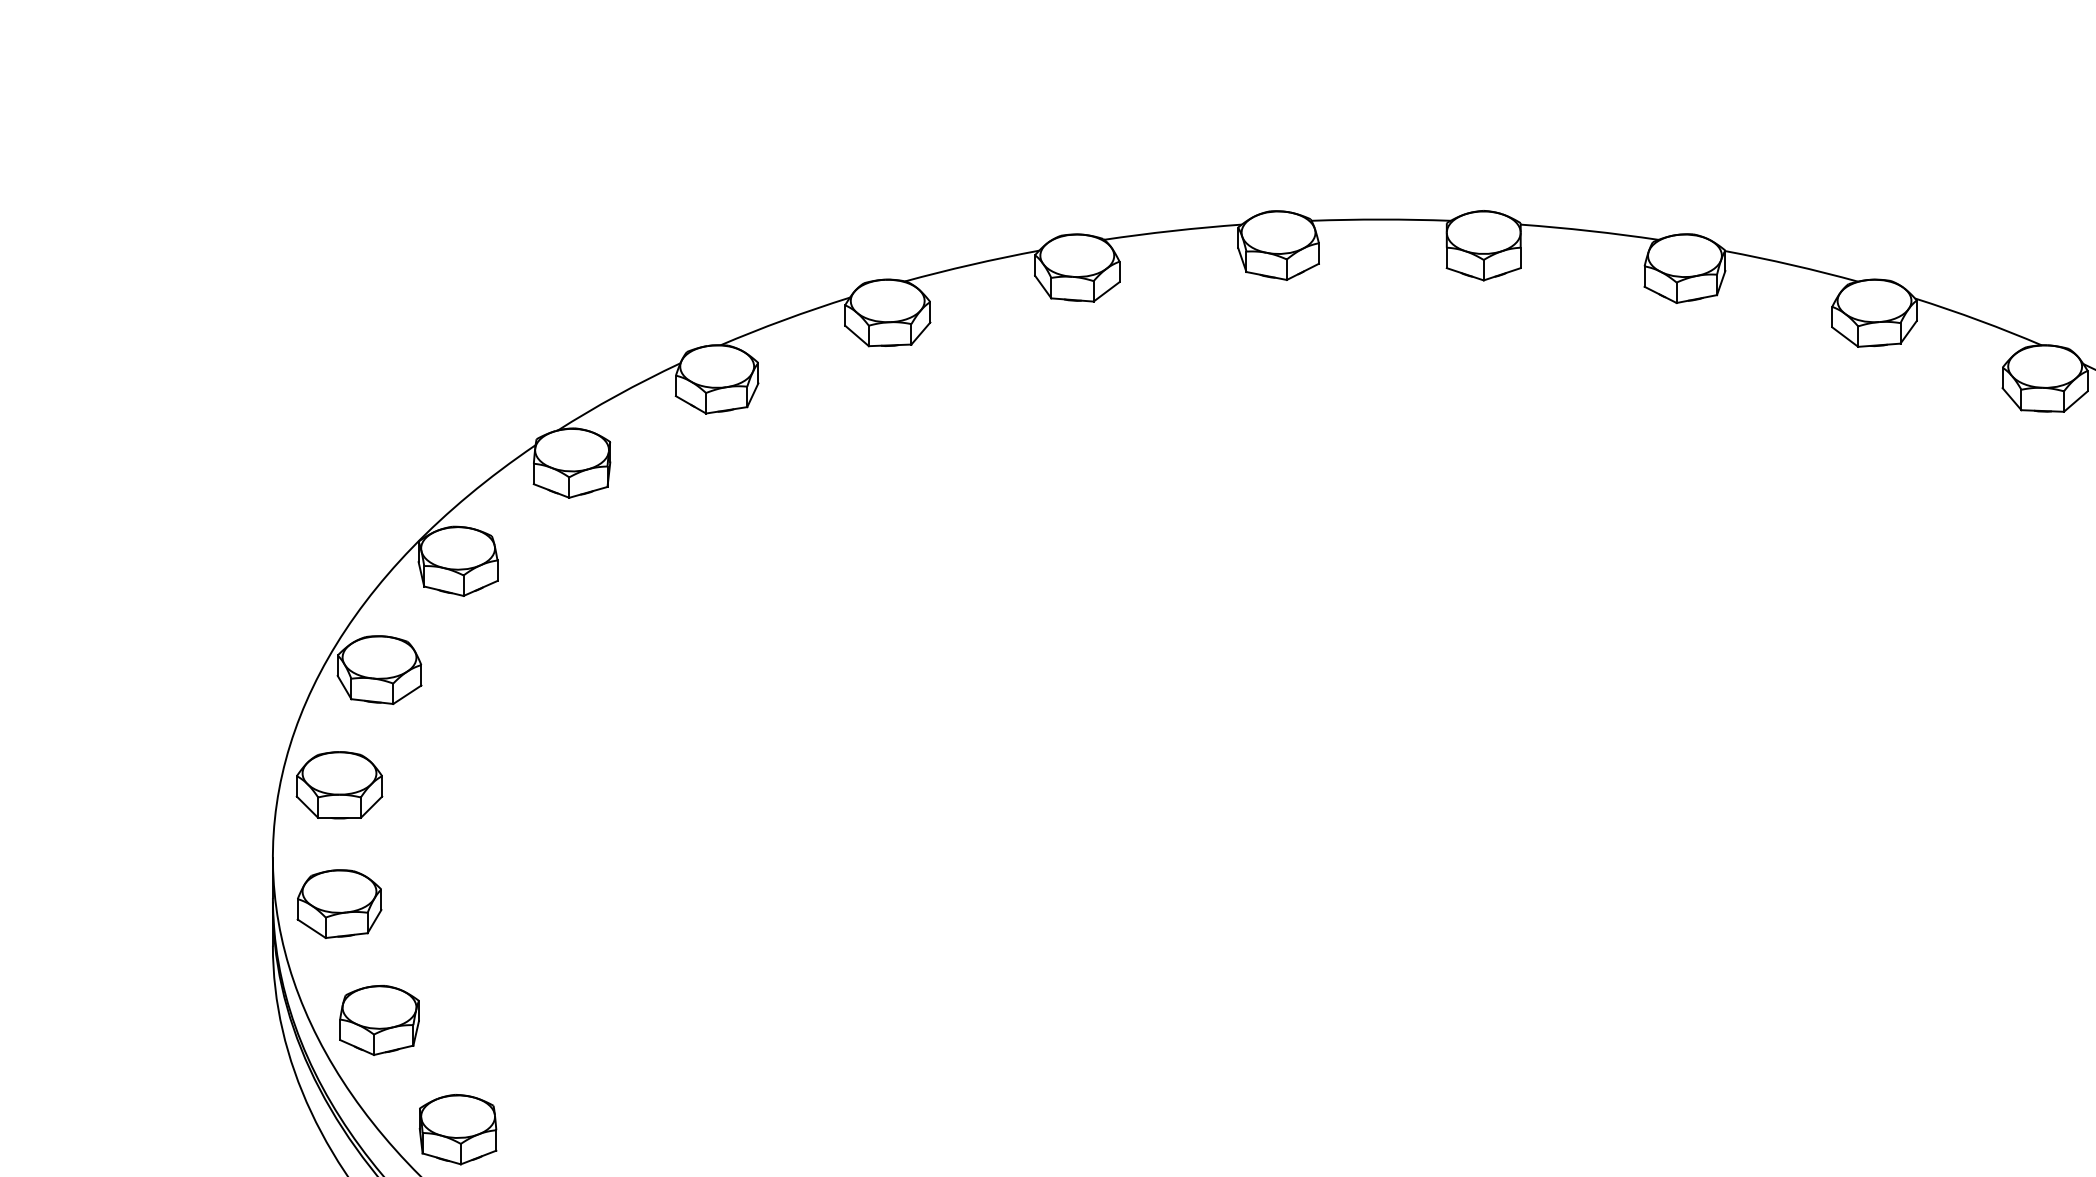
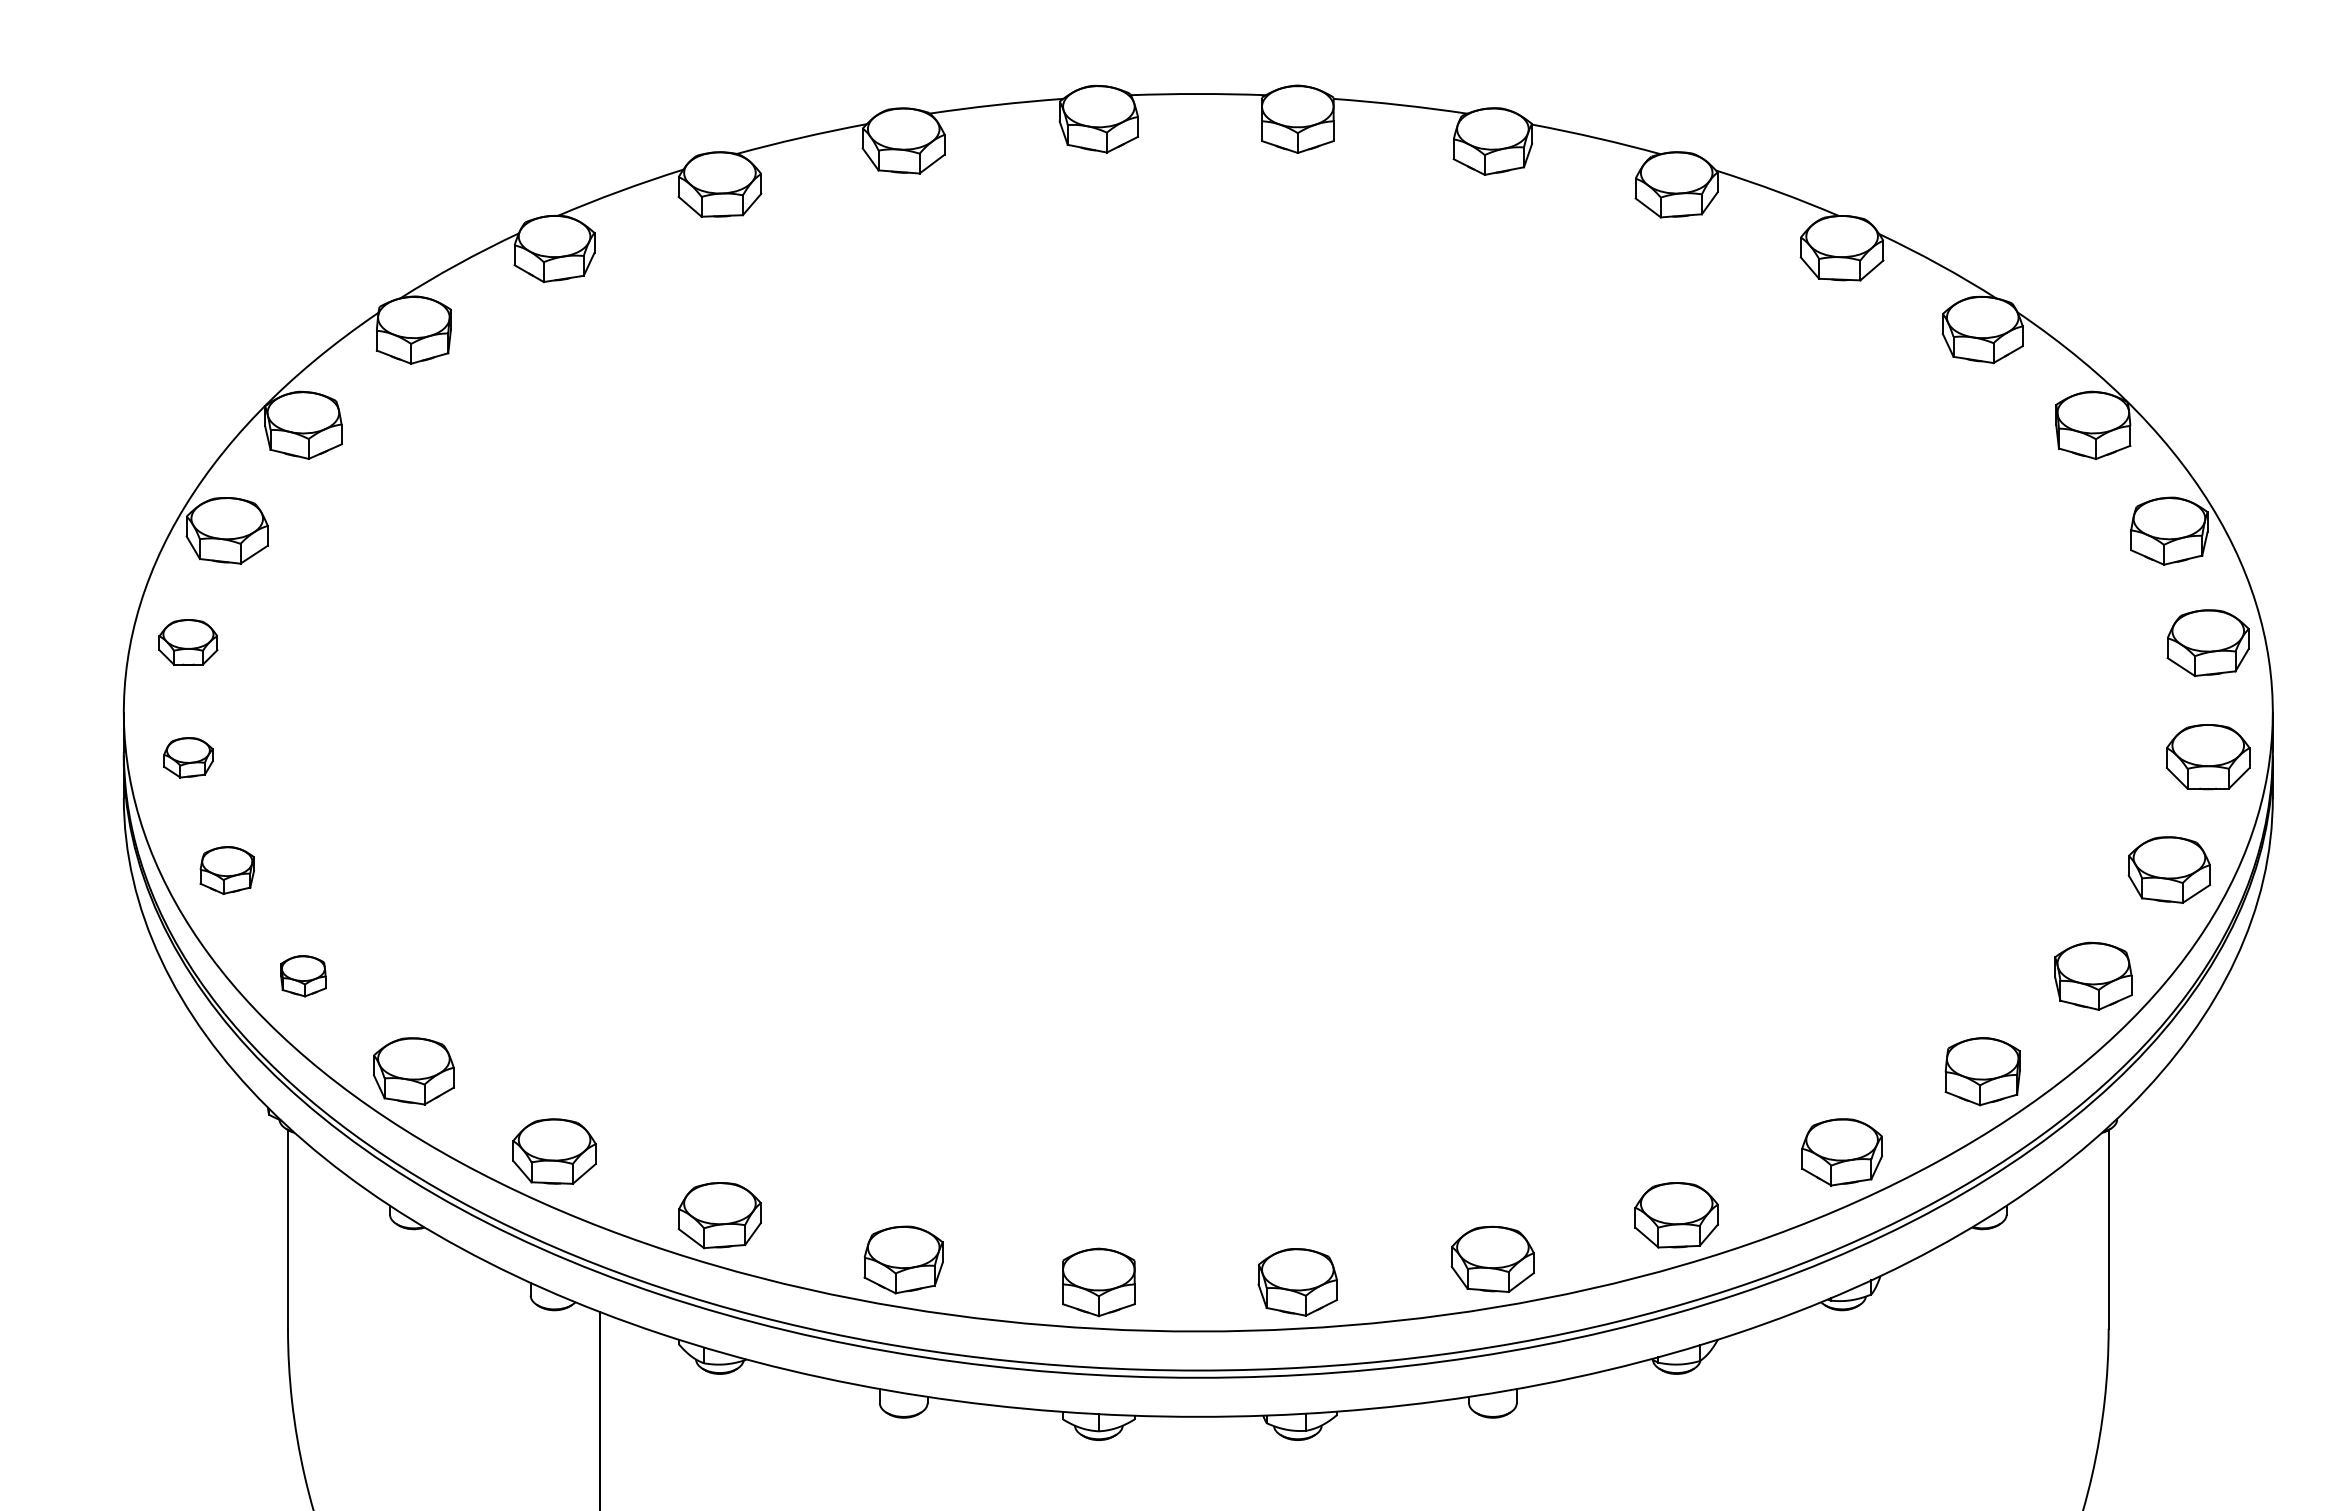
part: (339, 785) -> (188, 642), size x0.7
part: (339, 903) -> (188, 757), size x0.6
part: (379, 1020) -> (227, 870), size x0.7
part: (458, 1128) -> (303, 975), size x0.6

